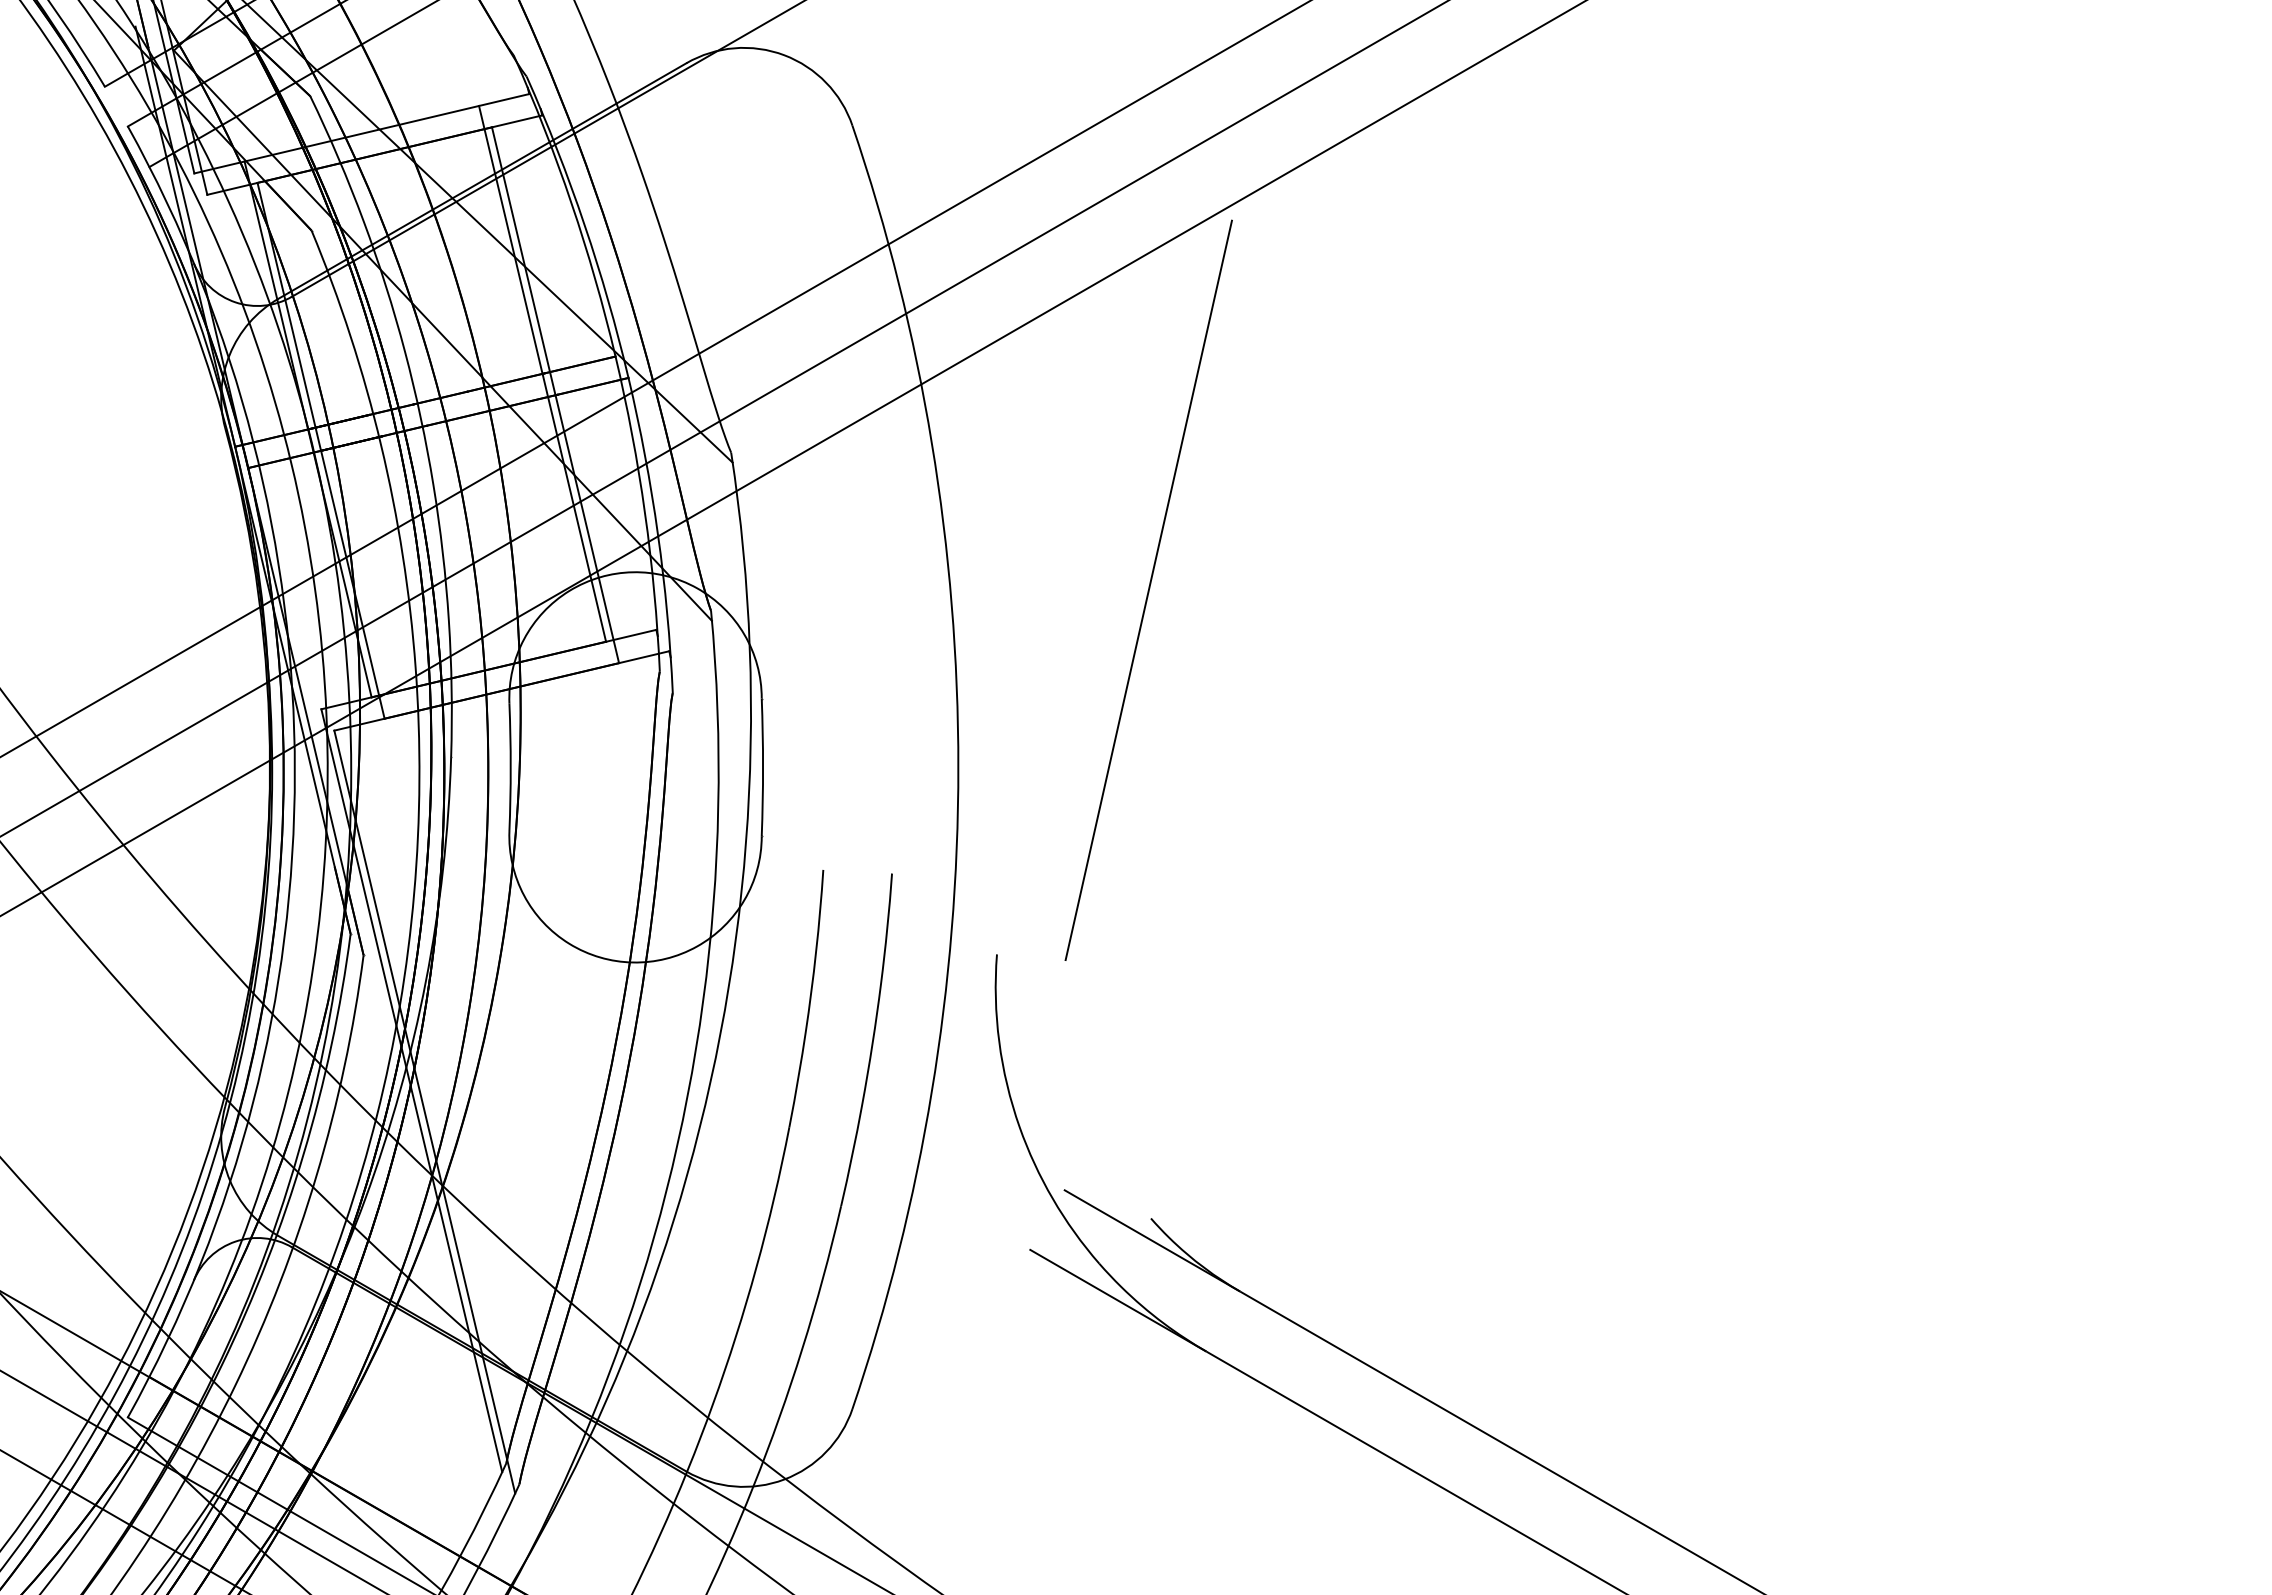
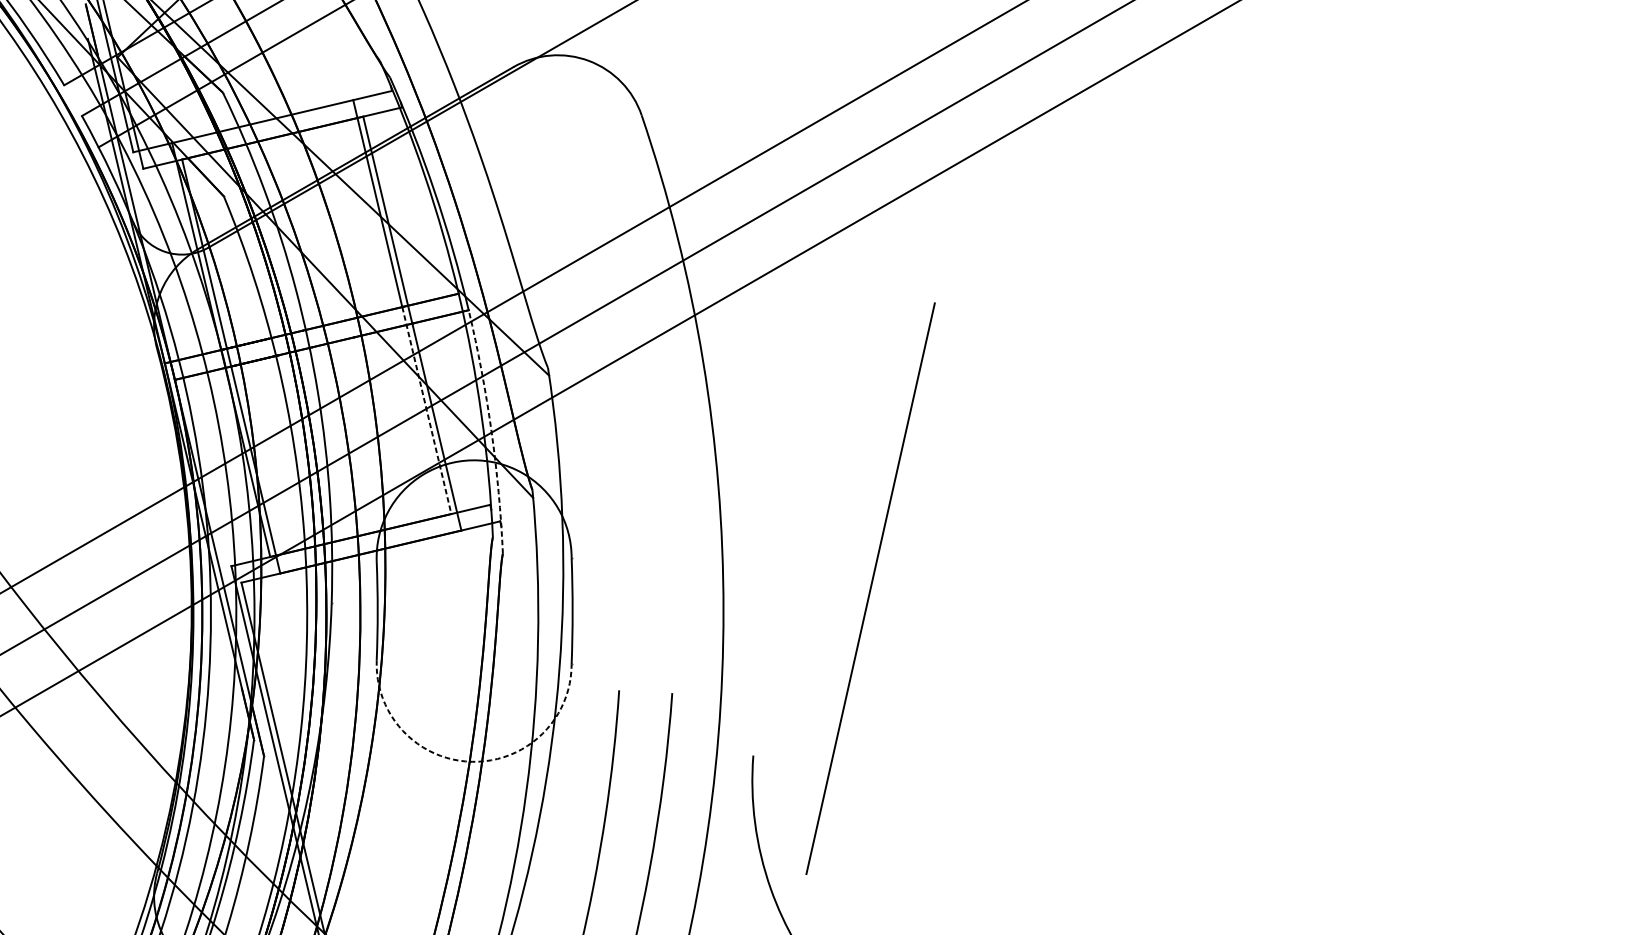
line: (574, 507) -> (426, 410), solid -> dashed
arc: (658, 534) -> (491, 431), solid -> dashed
line: (1148, 589) -> (870, 588), moved
arc: (632, 962) -> (471, 761), solid -> dashed

